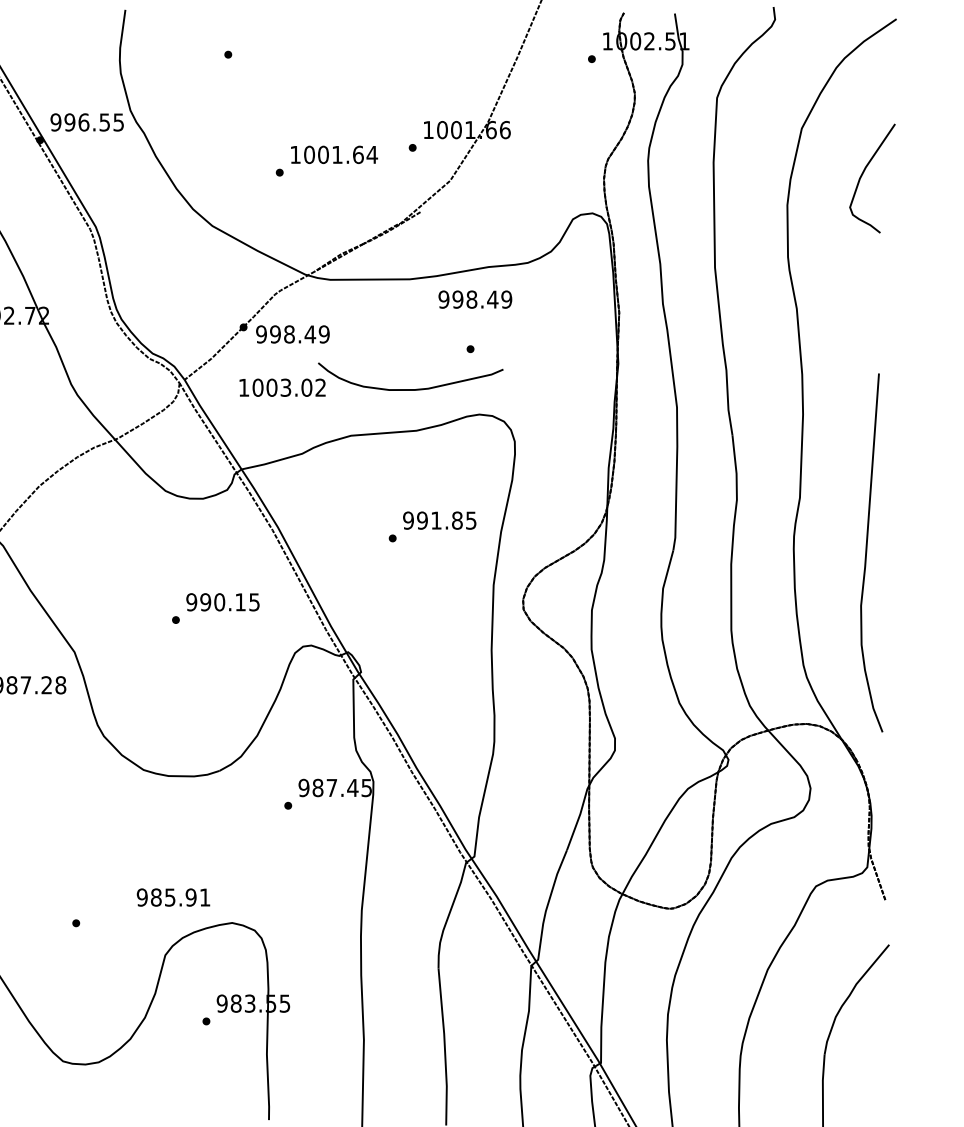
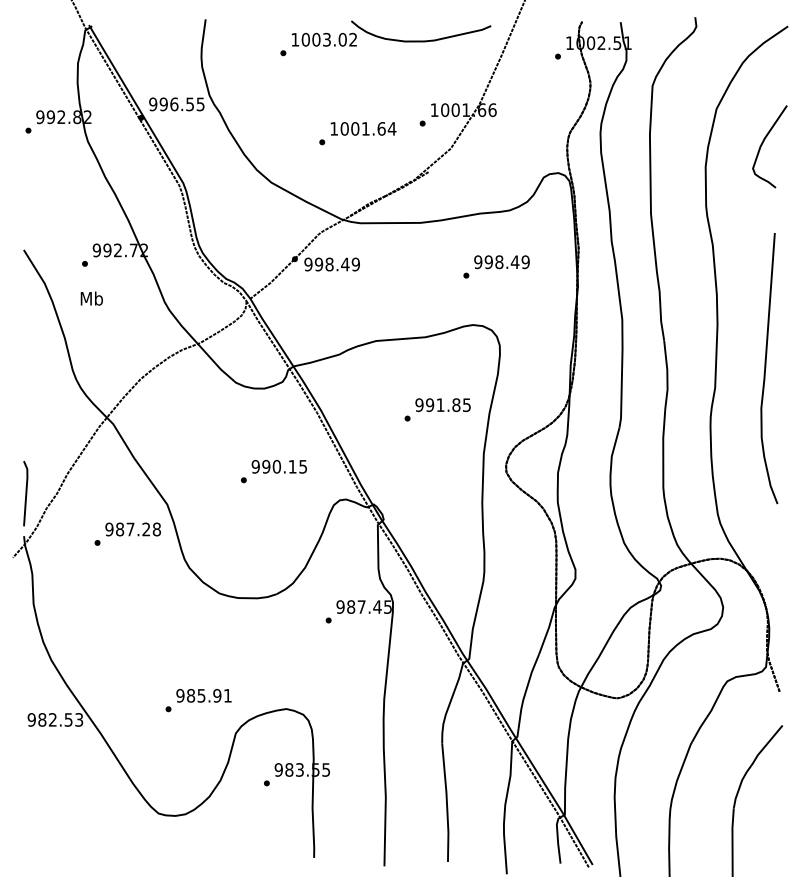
text: (474, 299) -> (501, 262), moved
part: (371, 379) -> (391, 33), moved
curve: (867, 552) -> (766, 368), moved
text: (172, 897) -> (203, 695), moved

